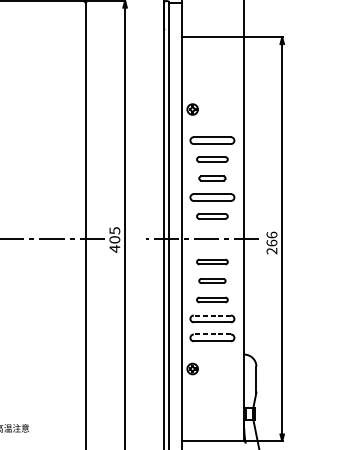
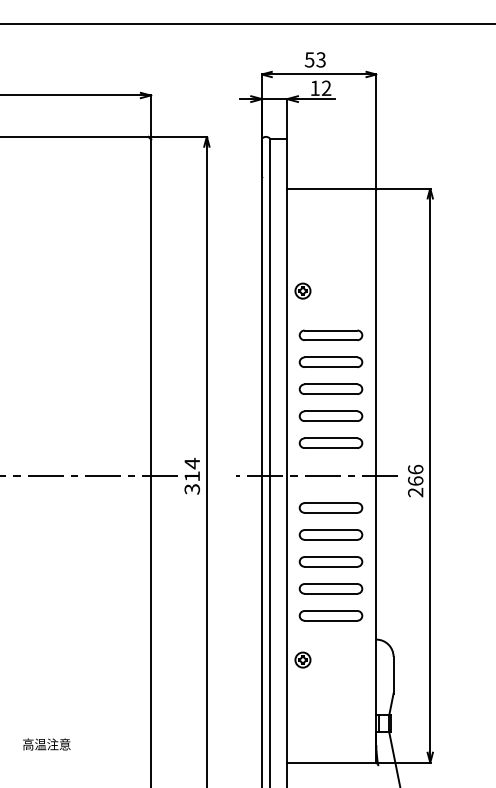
part: (212, 159) -> (330, 361), size x1.43
part: (212, 178) -> (330, 388), size x1.67
part: (212, 215) -> (330, 442), size x1.43
text: (115, 239) -> (192, 476), 405 -> 314
part: (212, 261) -> (330, 507), size x1.43
part: (212, 280) -> (330, 534), size x1.67
part: (212, 299) -> (330, 561), size x1.43
line: (212, 315) -> (330, 584), dashed -> solid
line: (212, 334) -> (330, 611), dashed -> solid

